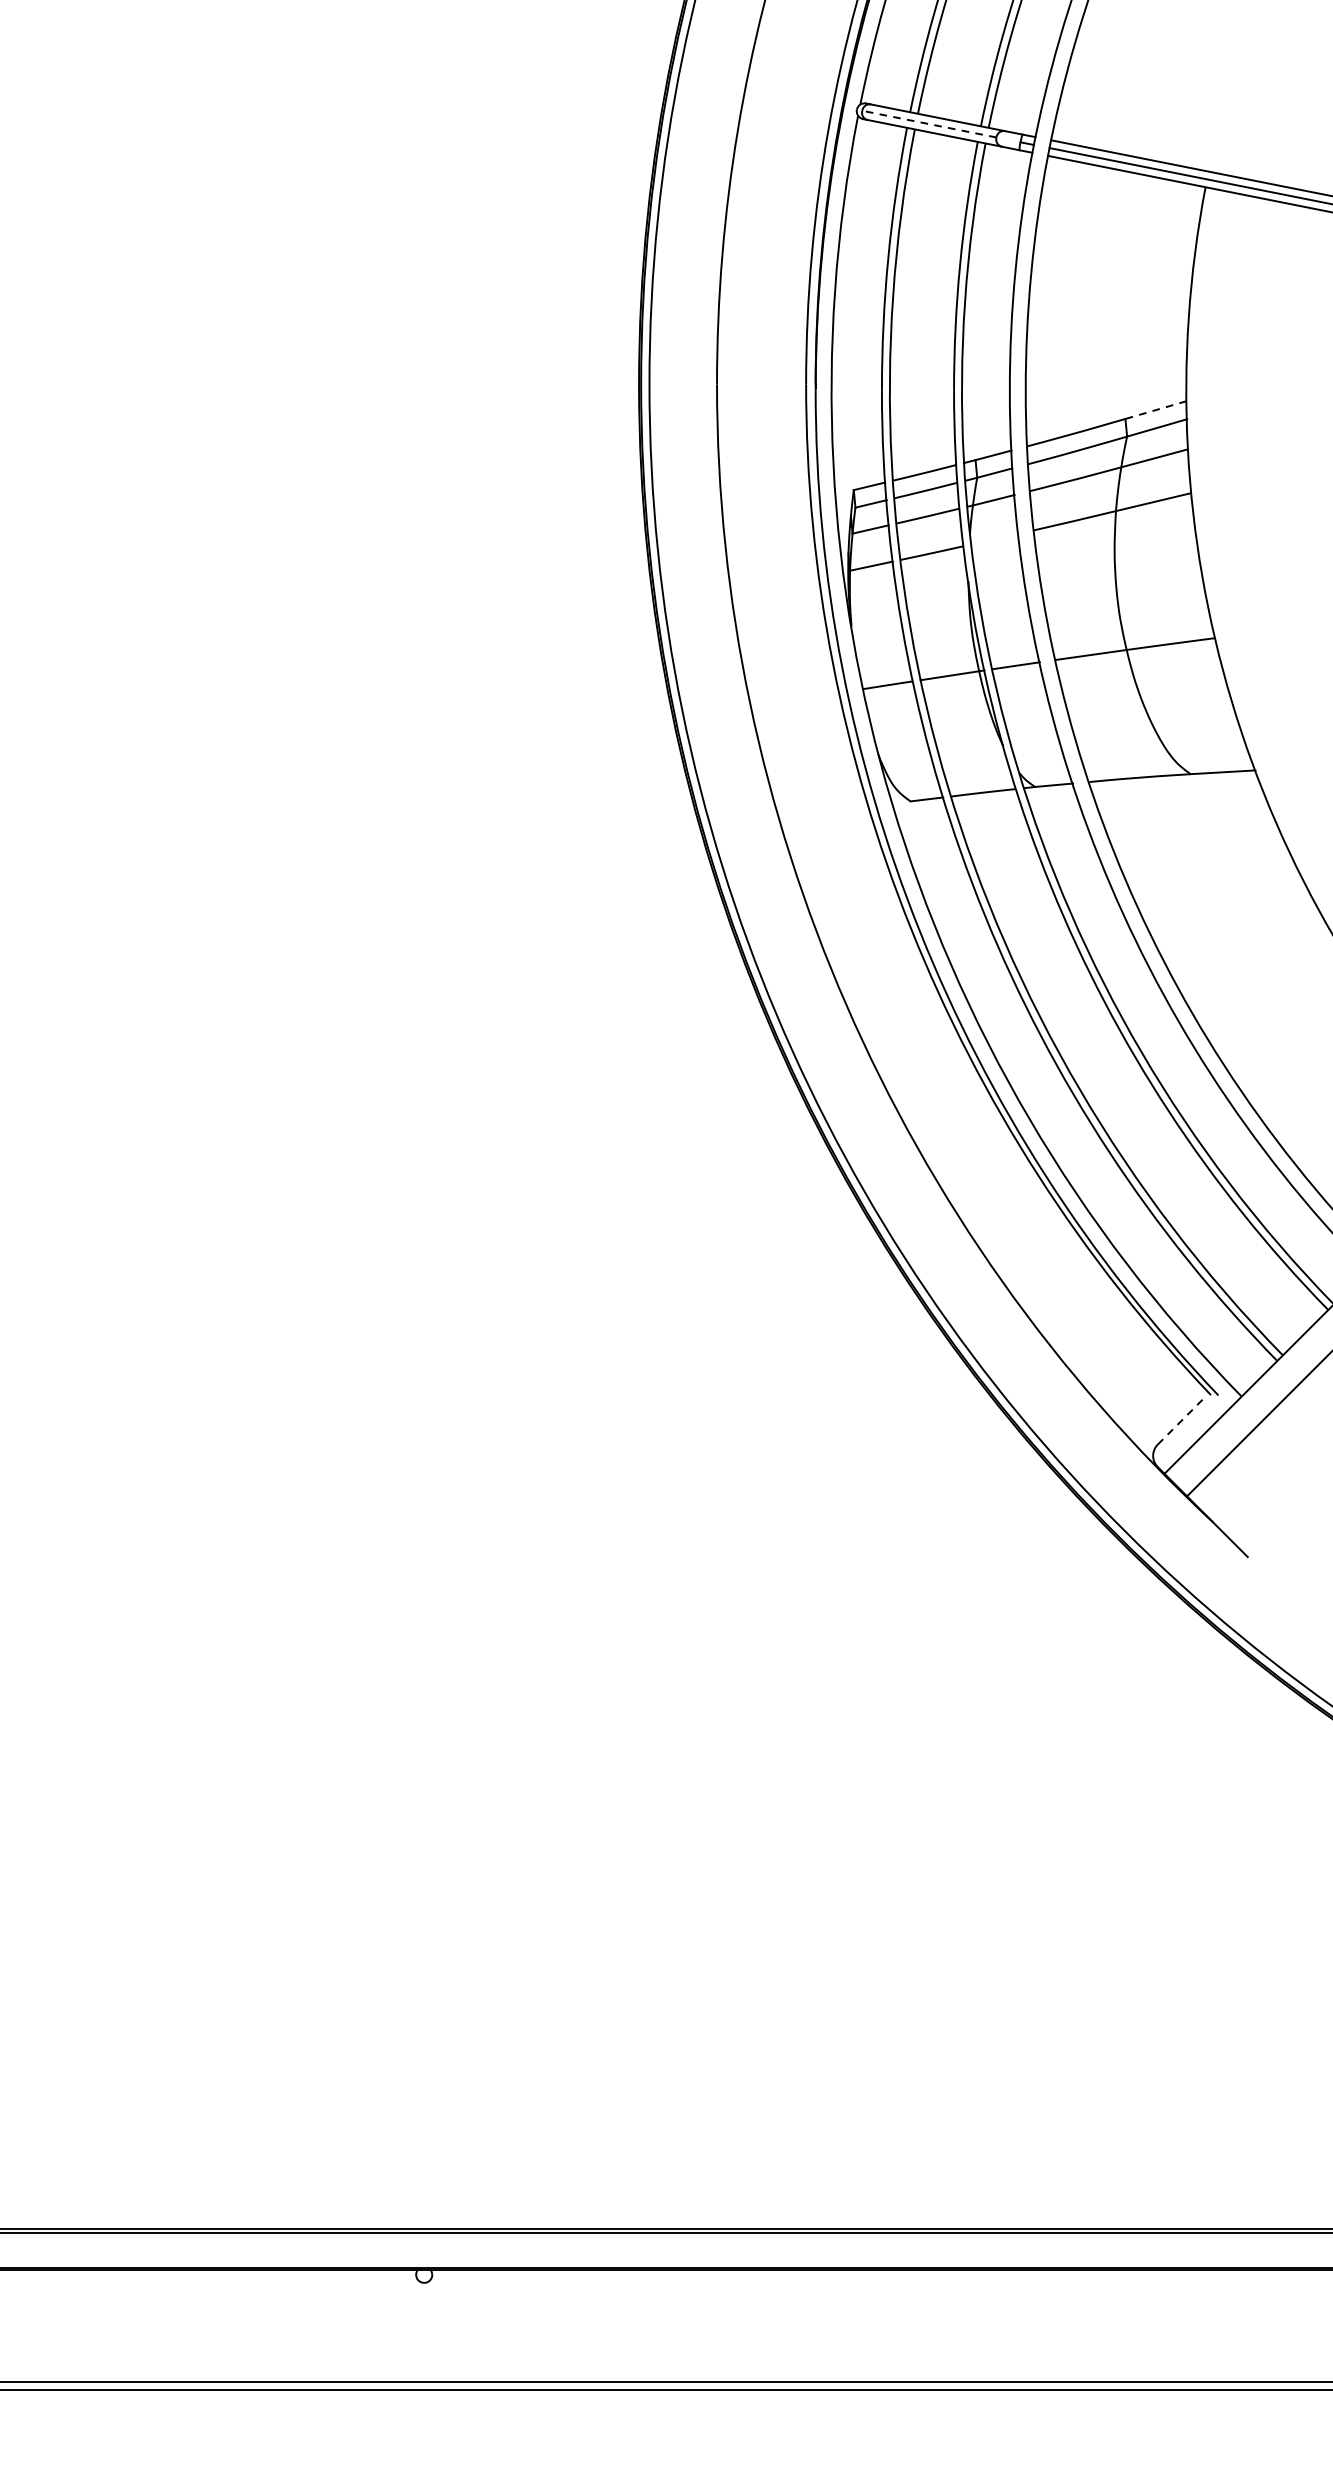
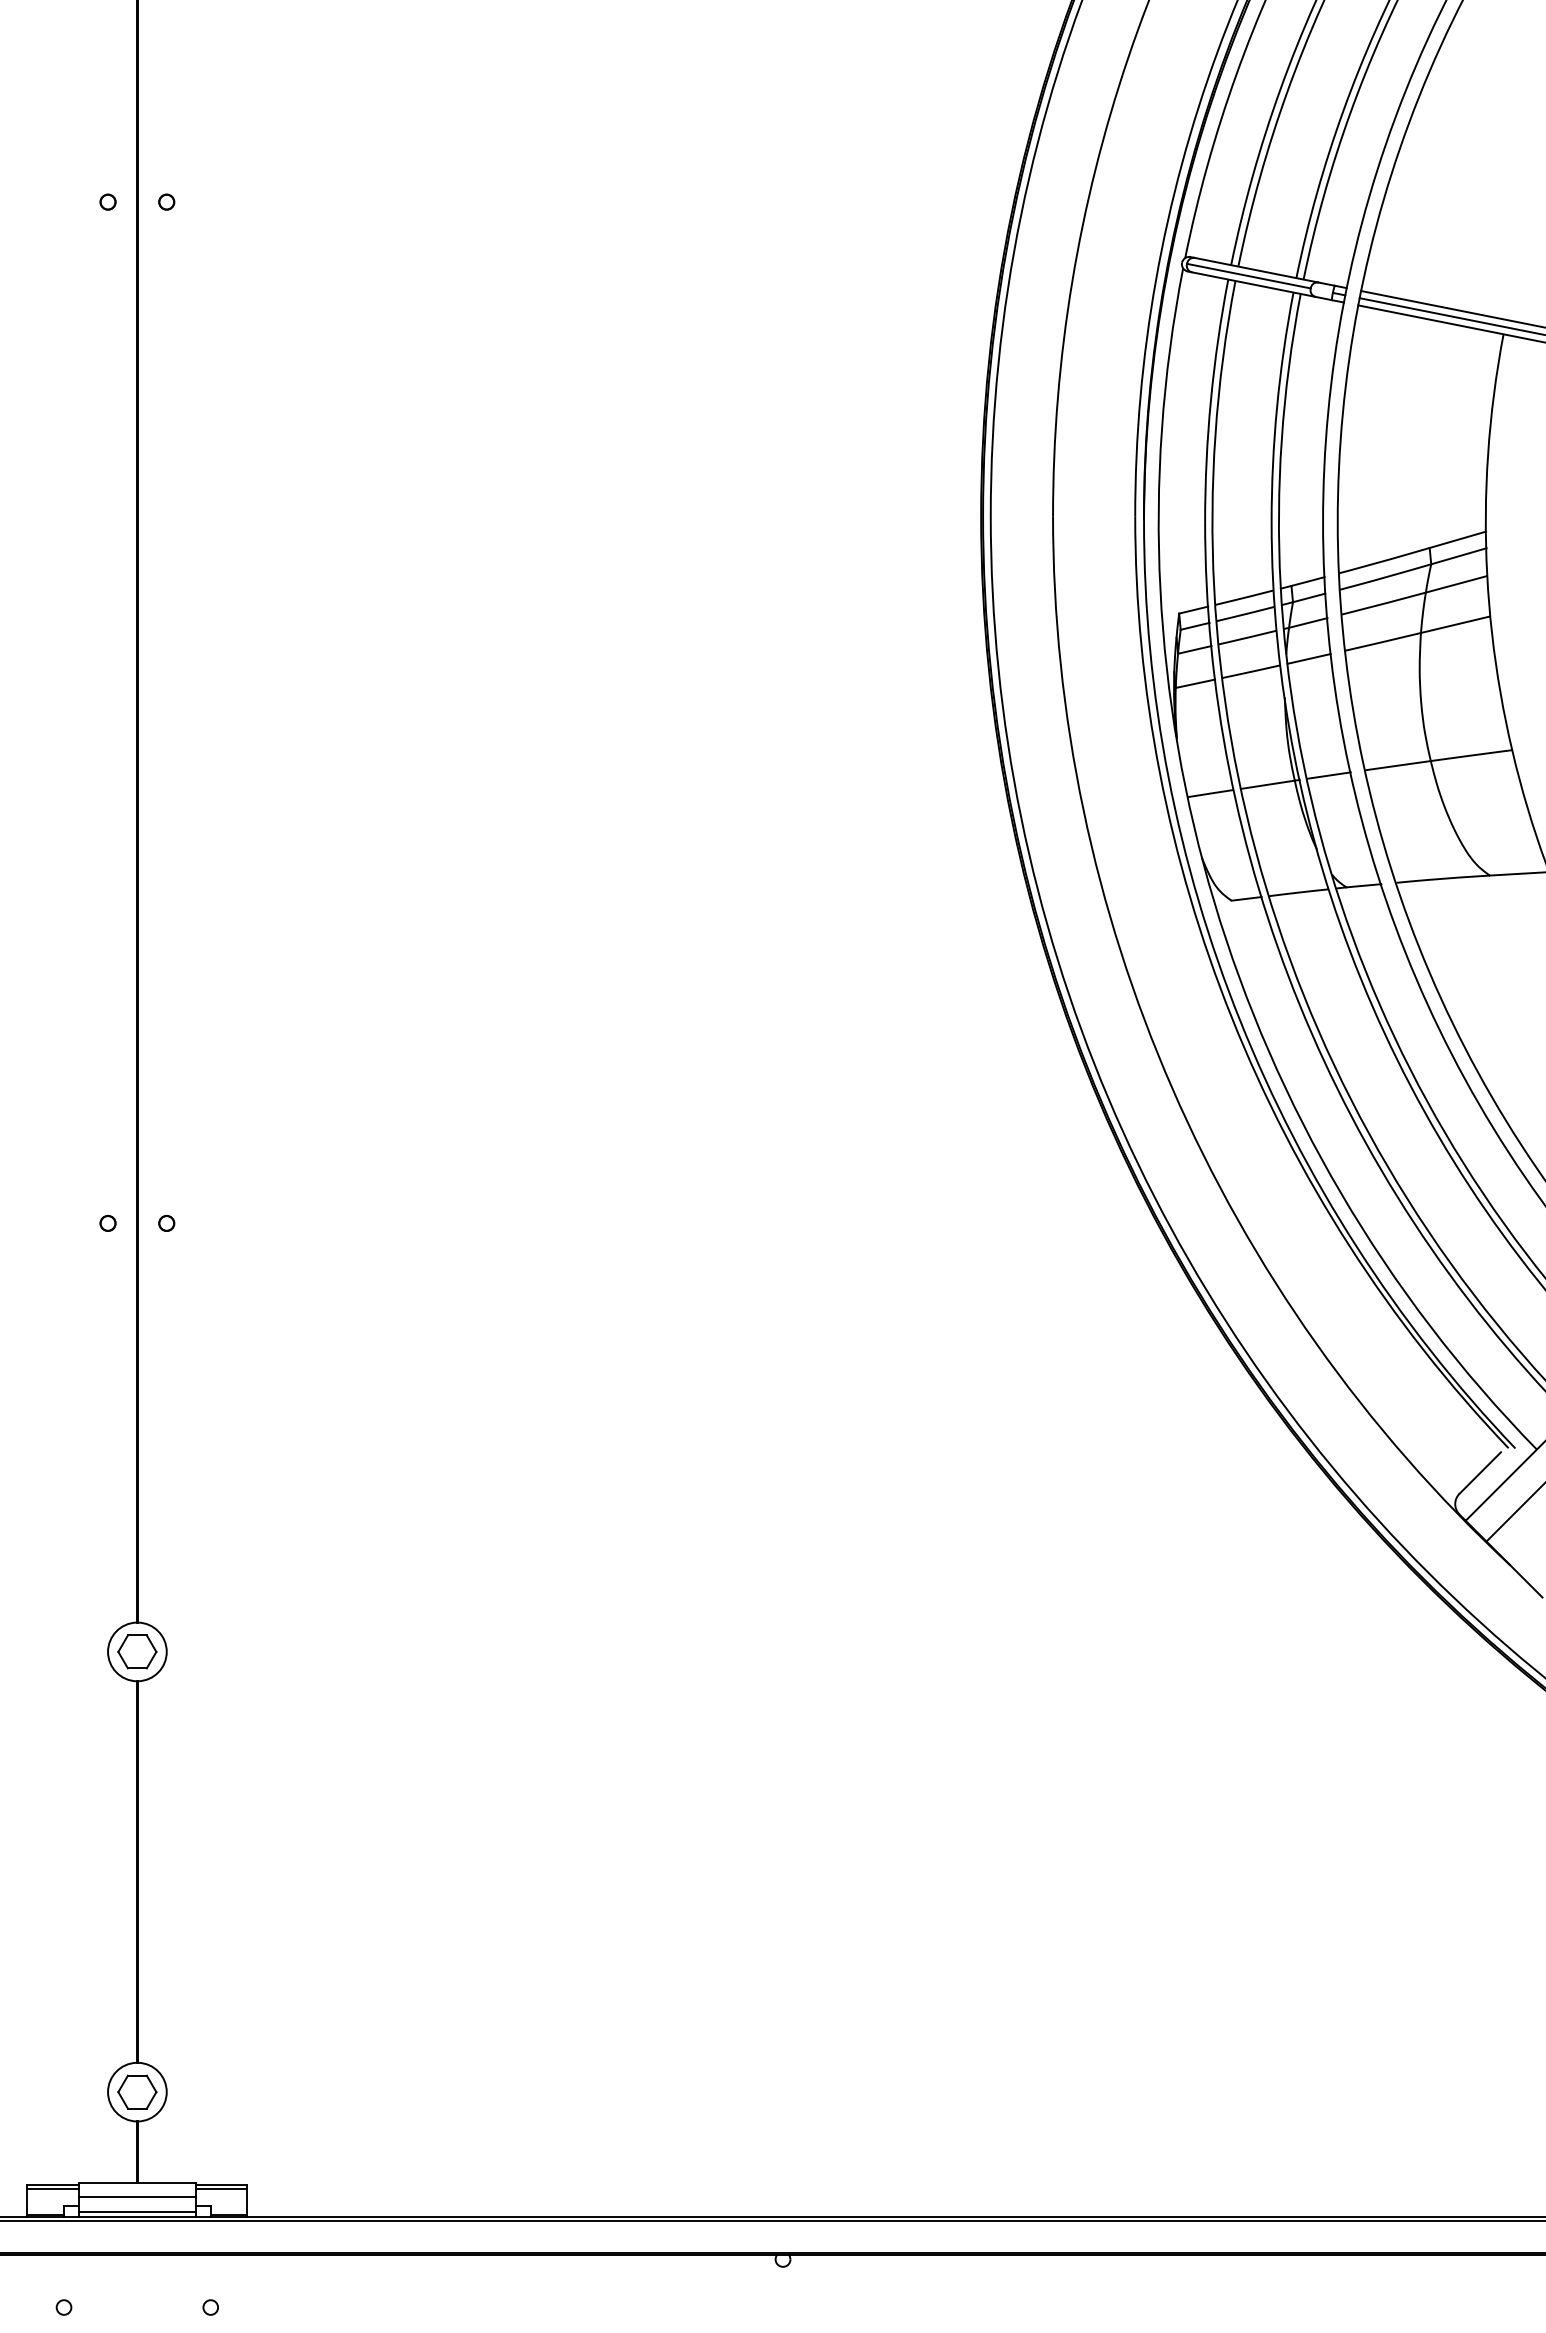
line: (928, 124) -> (1248, 276), dashed -> solid
line: (1155, 409) -> (1457, 539), dashed -> solid
line: (994, 538) -> (1308, 658), added
line: (1180, 1421) -> (1480, 1472), dashed -> solid

